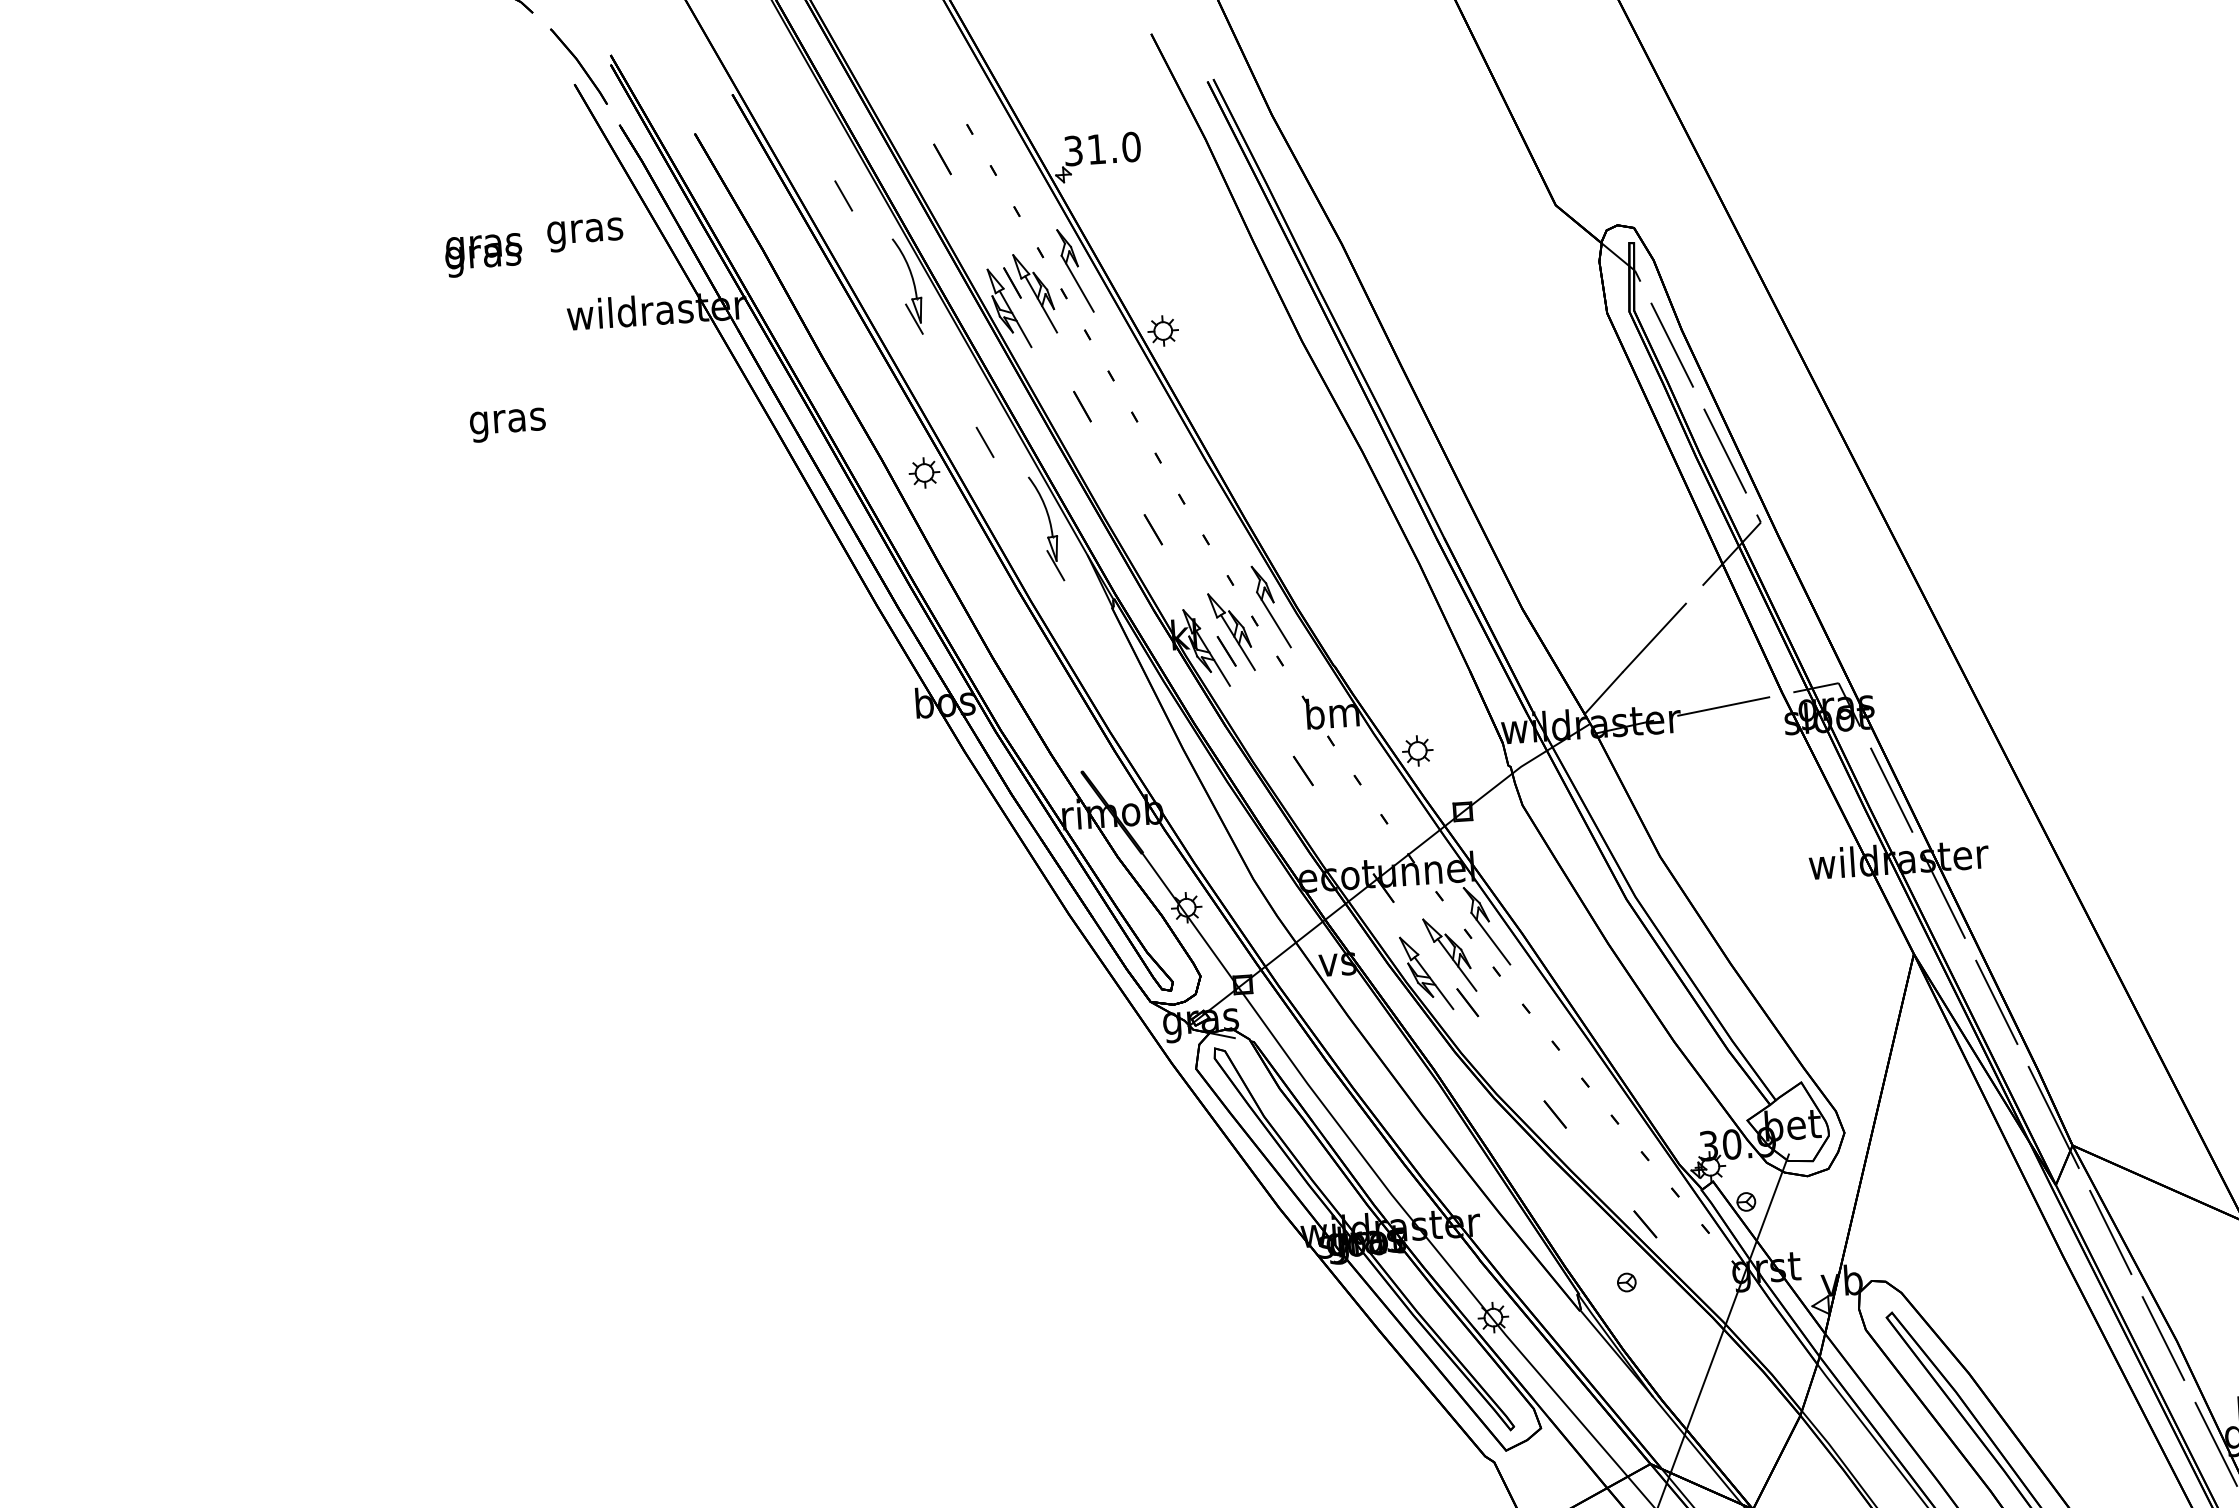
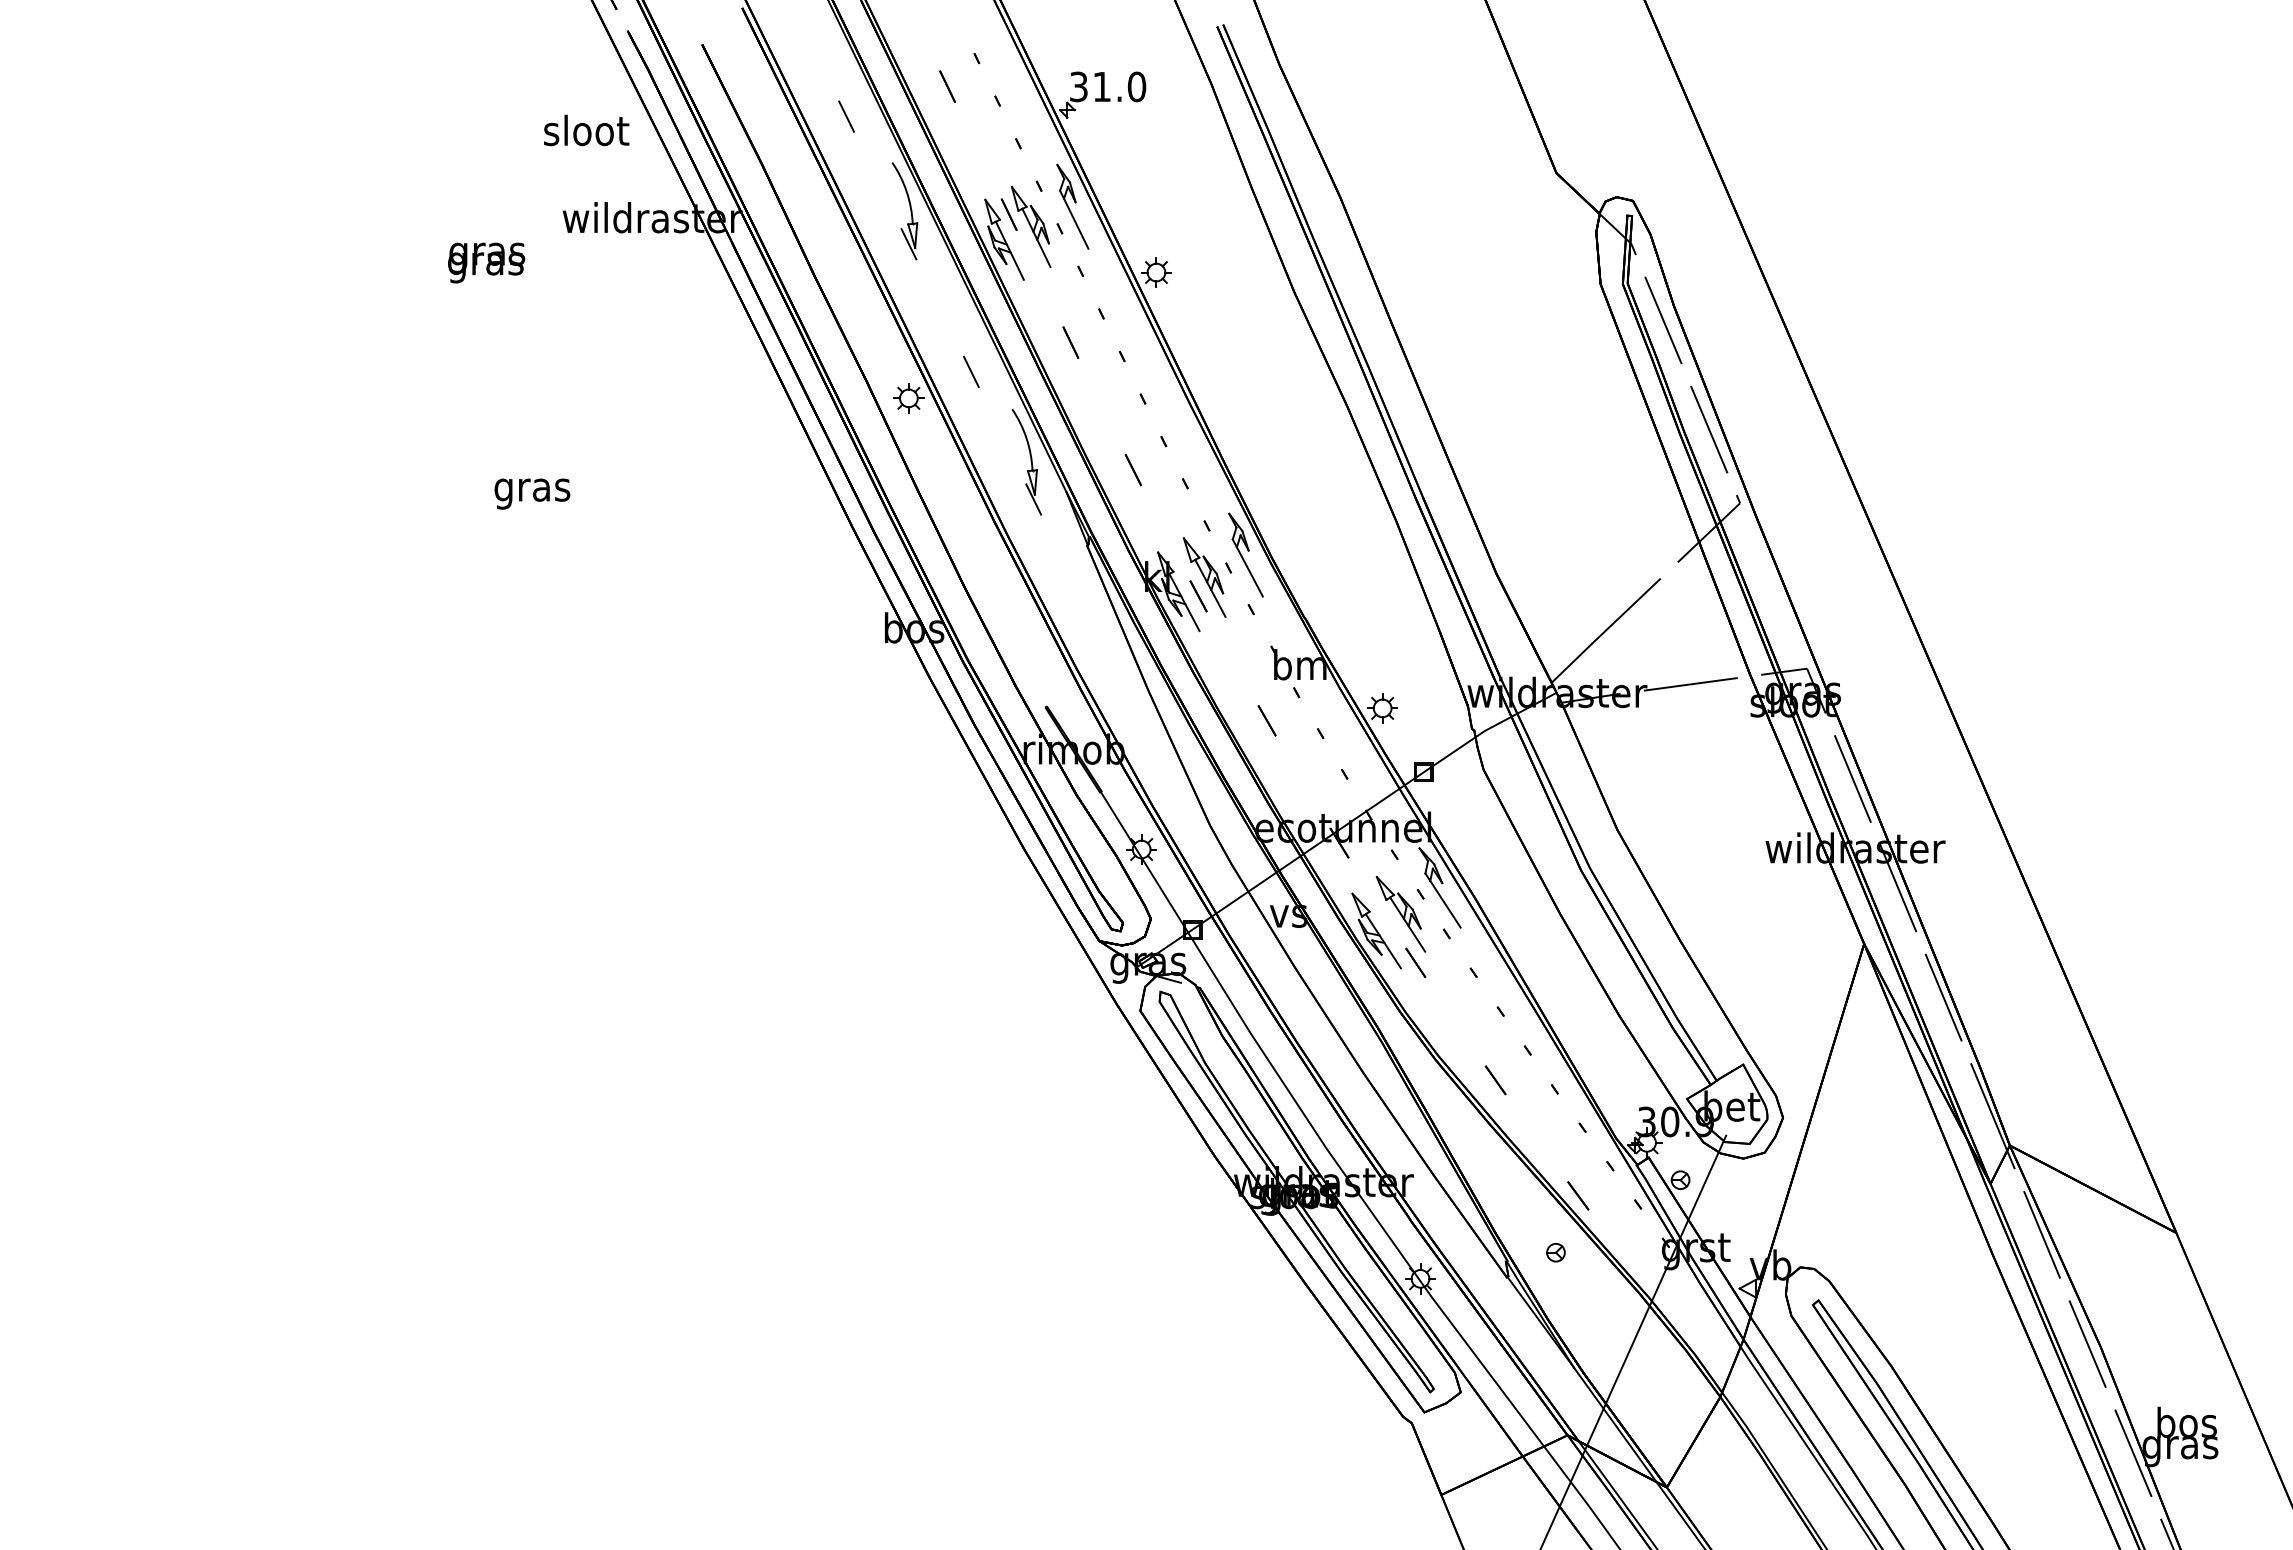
text: (585, 230) -> (586, 133), gras -> sloot
text: (483, 254) -> (486, 262), moved
text: (508, 424) -> (532, 493), moved

